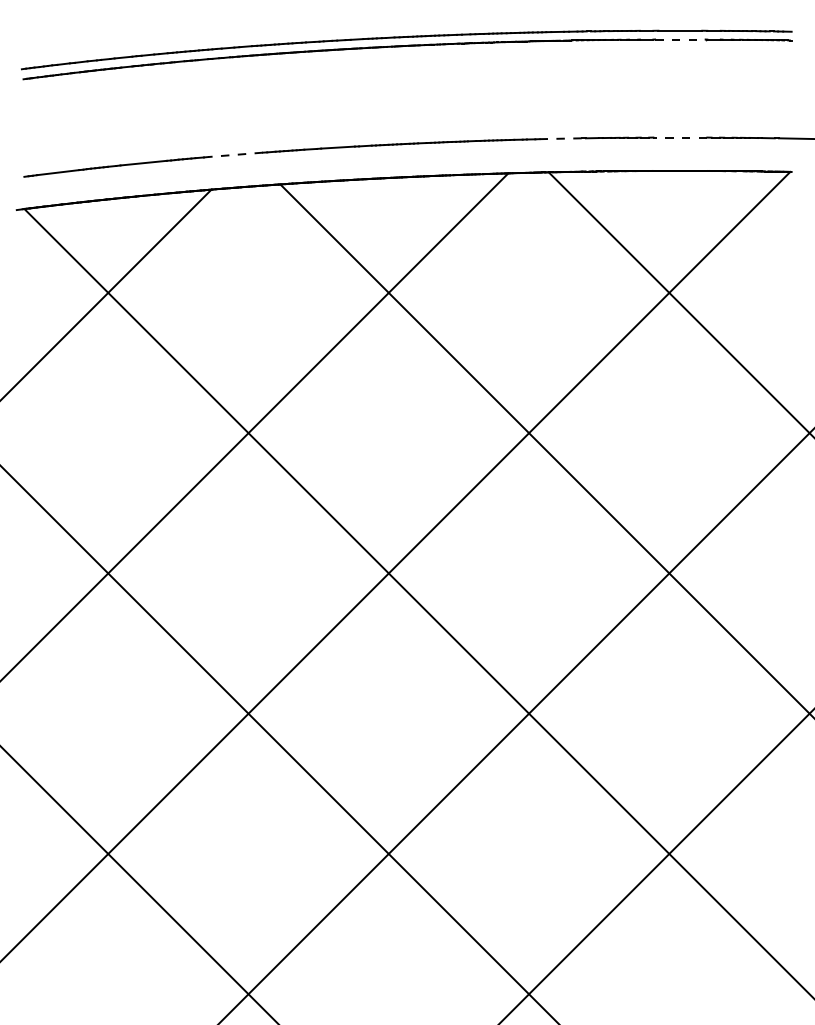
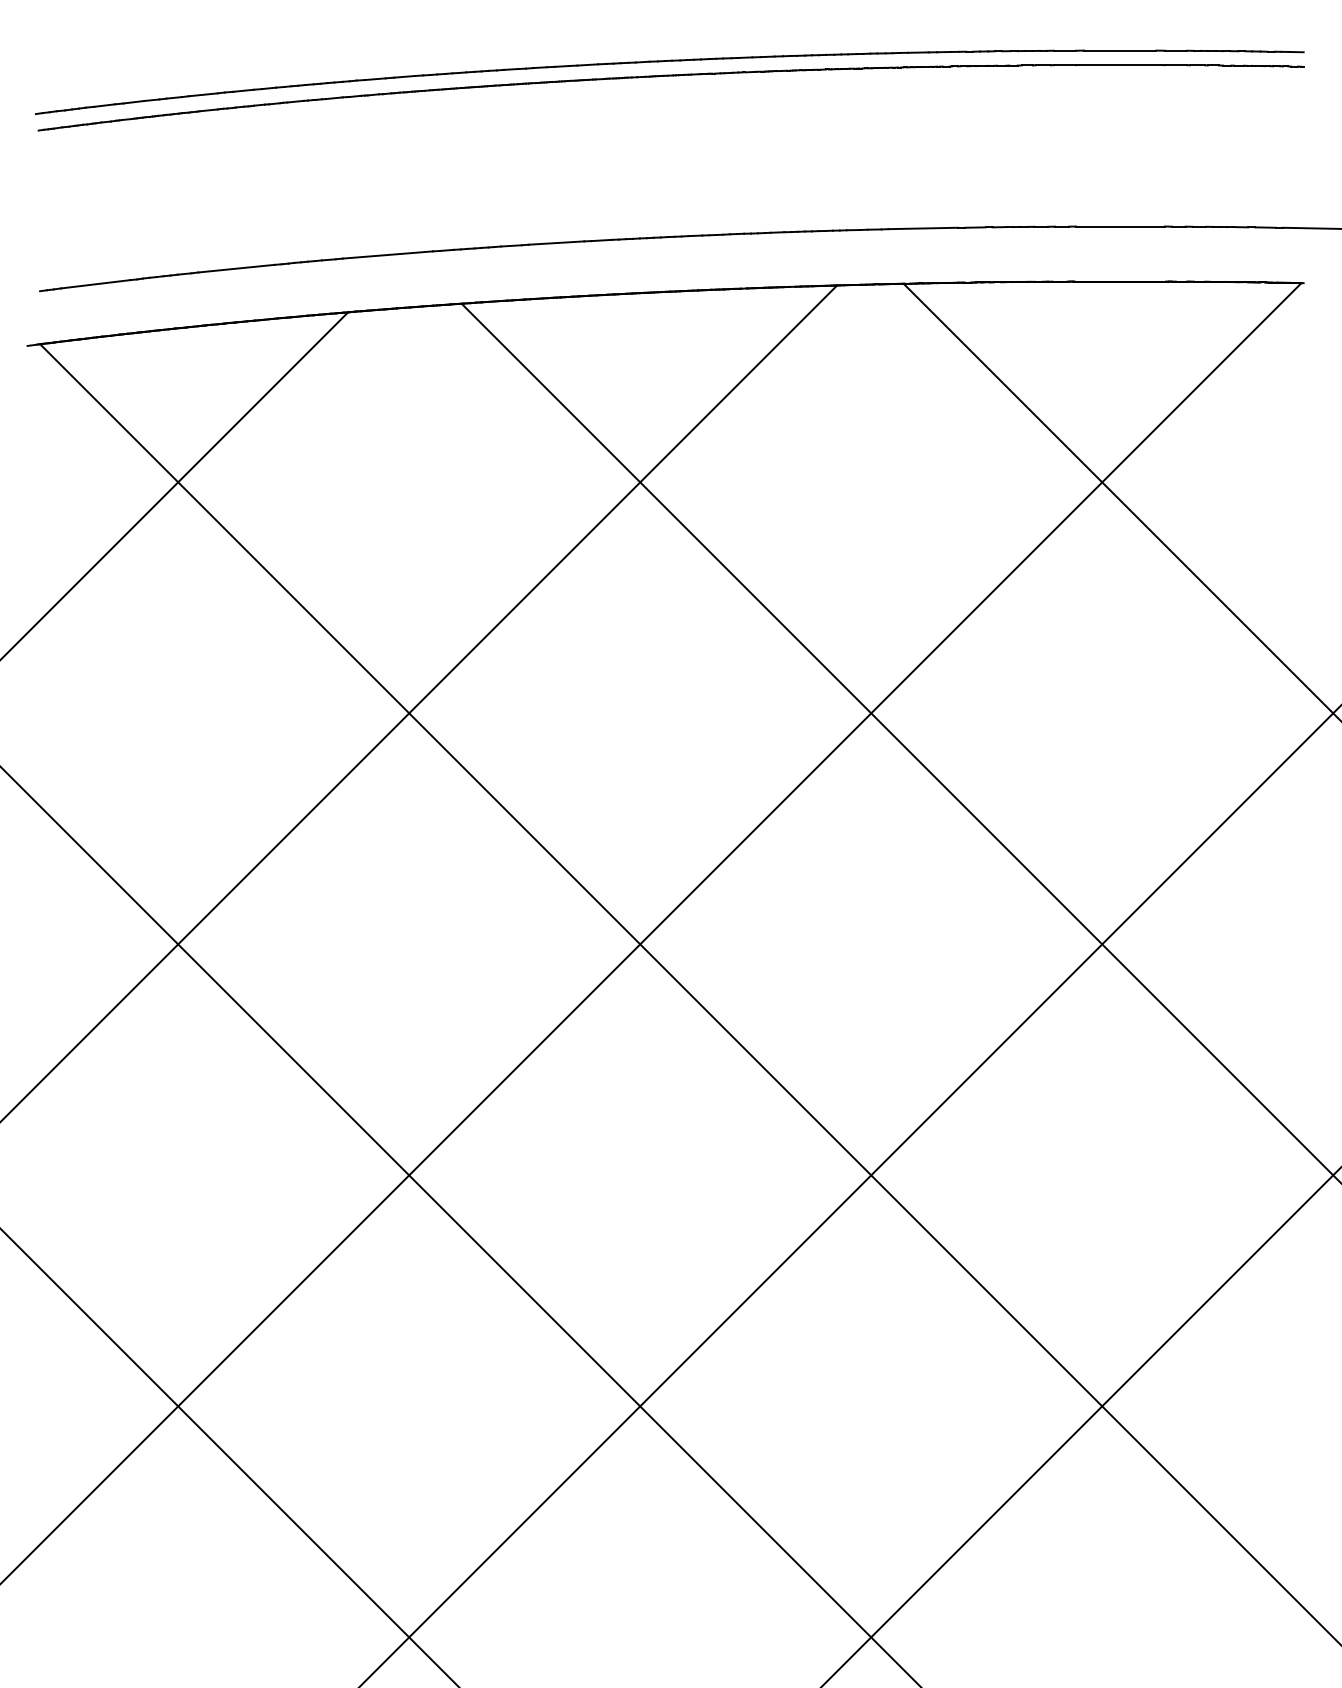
line: (680, 39) -> (1120, 65), dashed -> solid
line: (680, 137) -> (1120, 226), dashed -> solid
line: (560, 138) -> (922, 228), dashed -> solid
line: (235, 154) -> (387, 254), dashed -> solid

